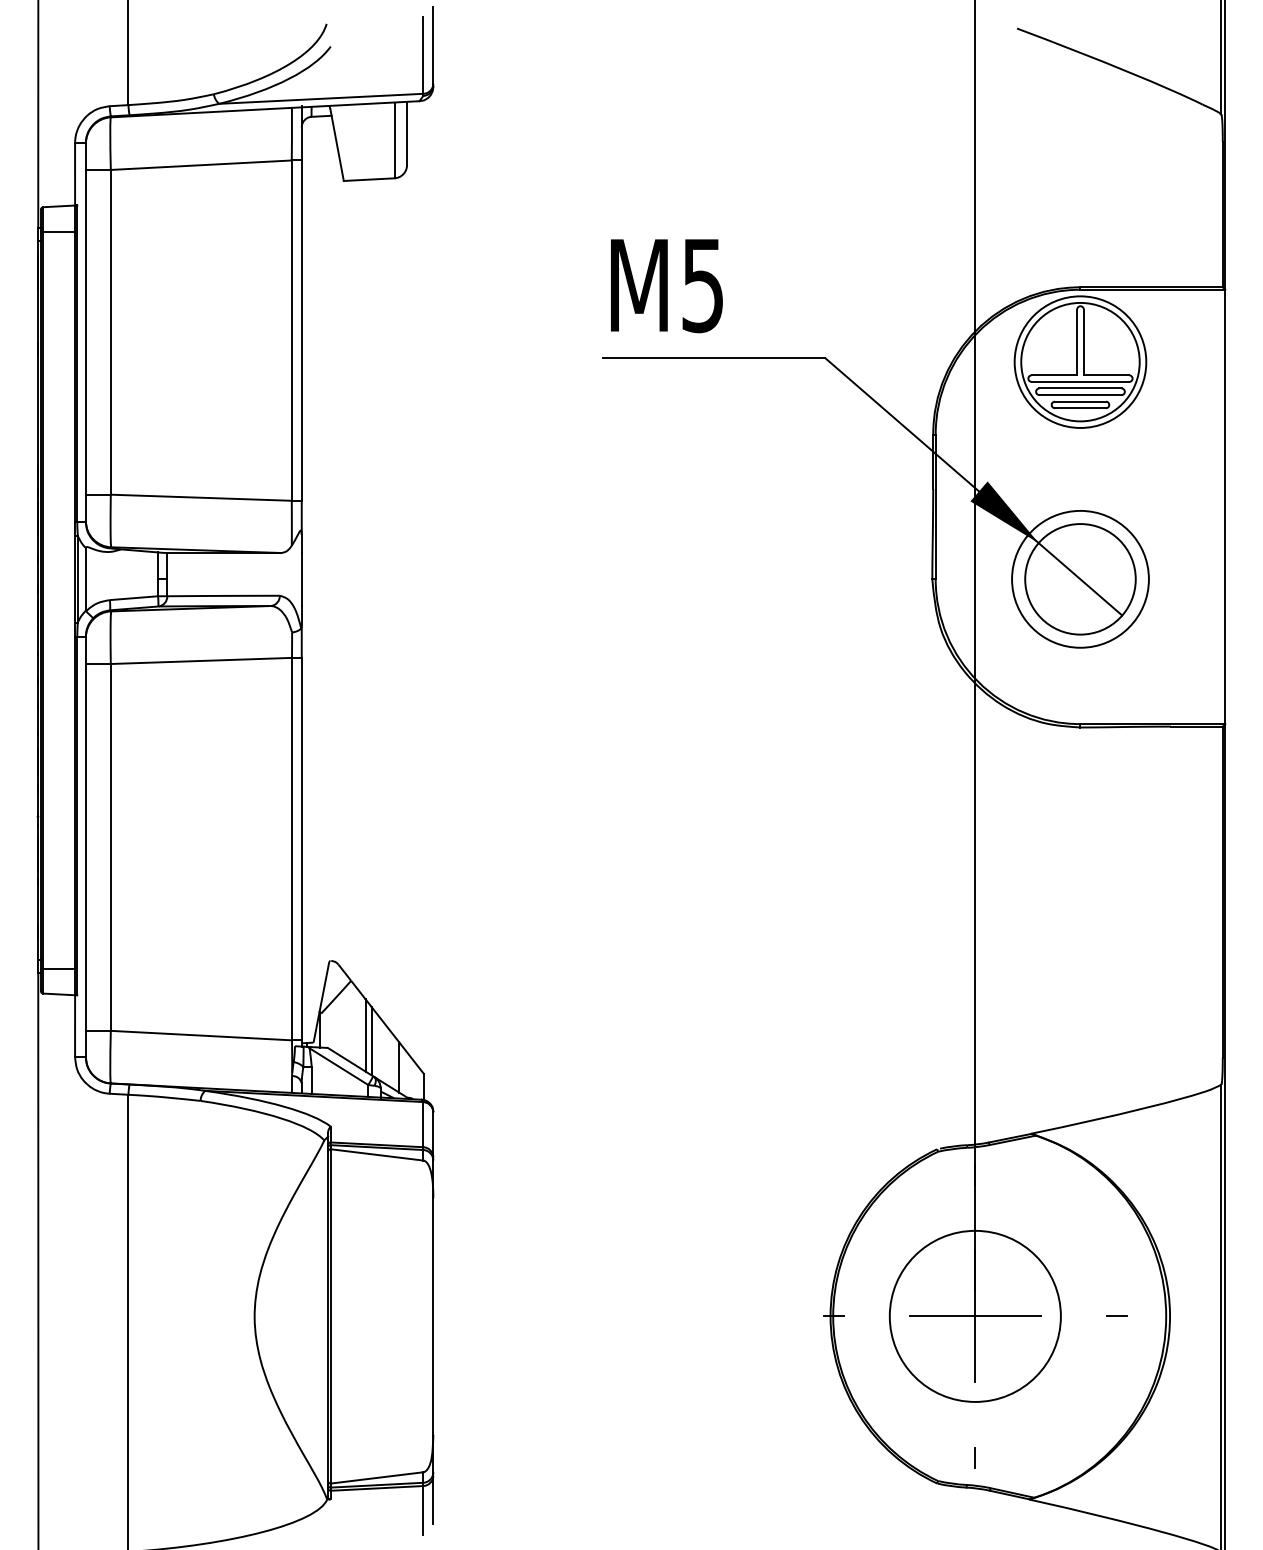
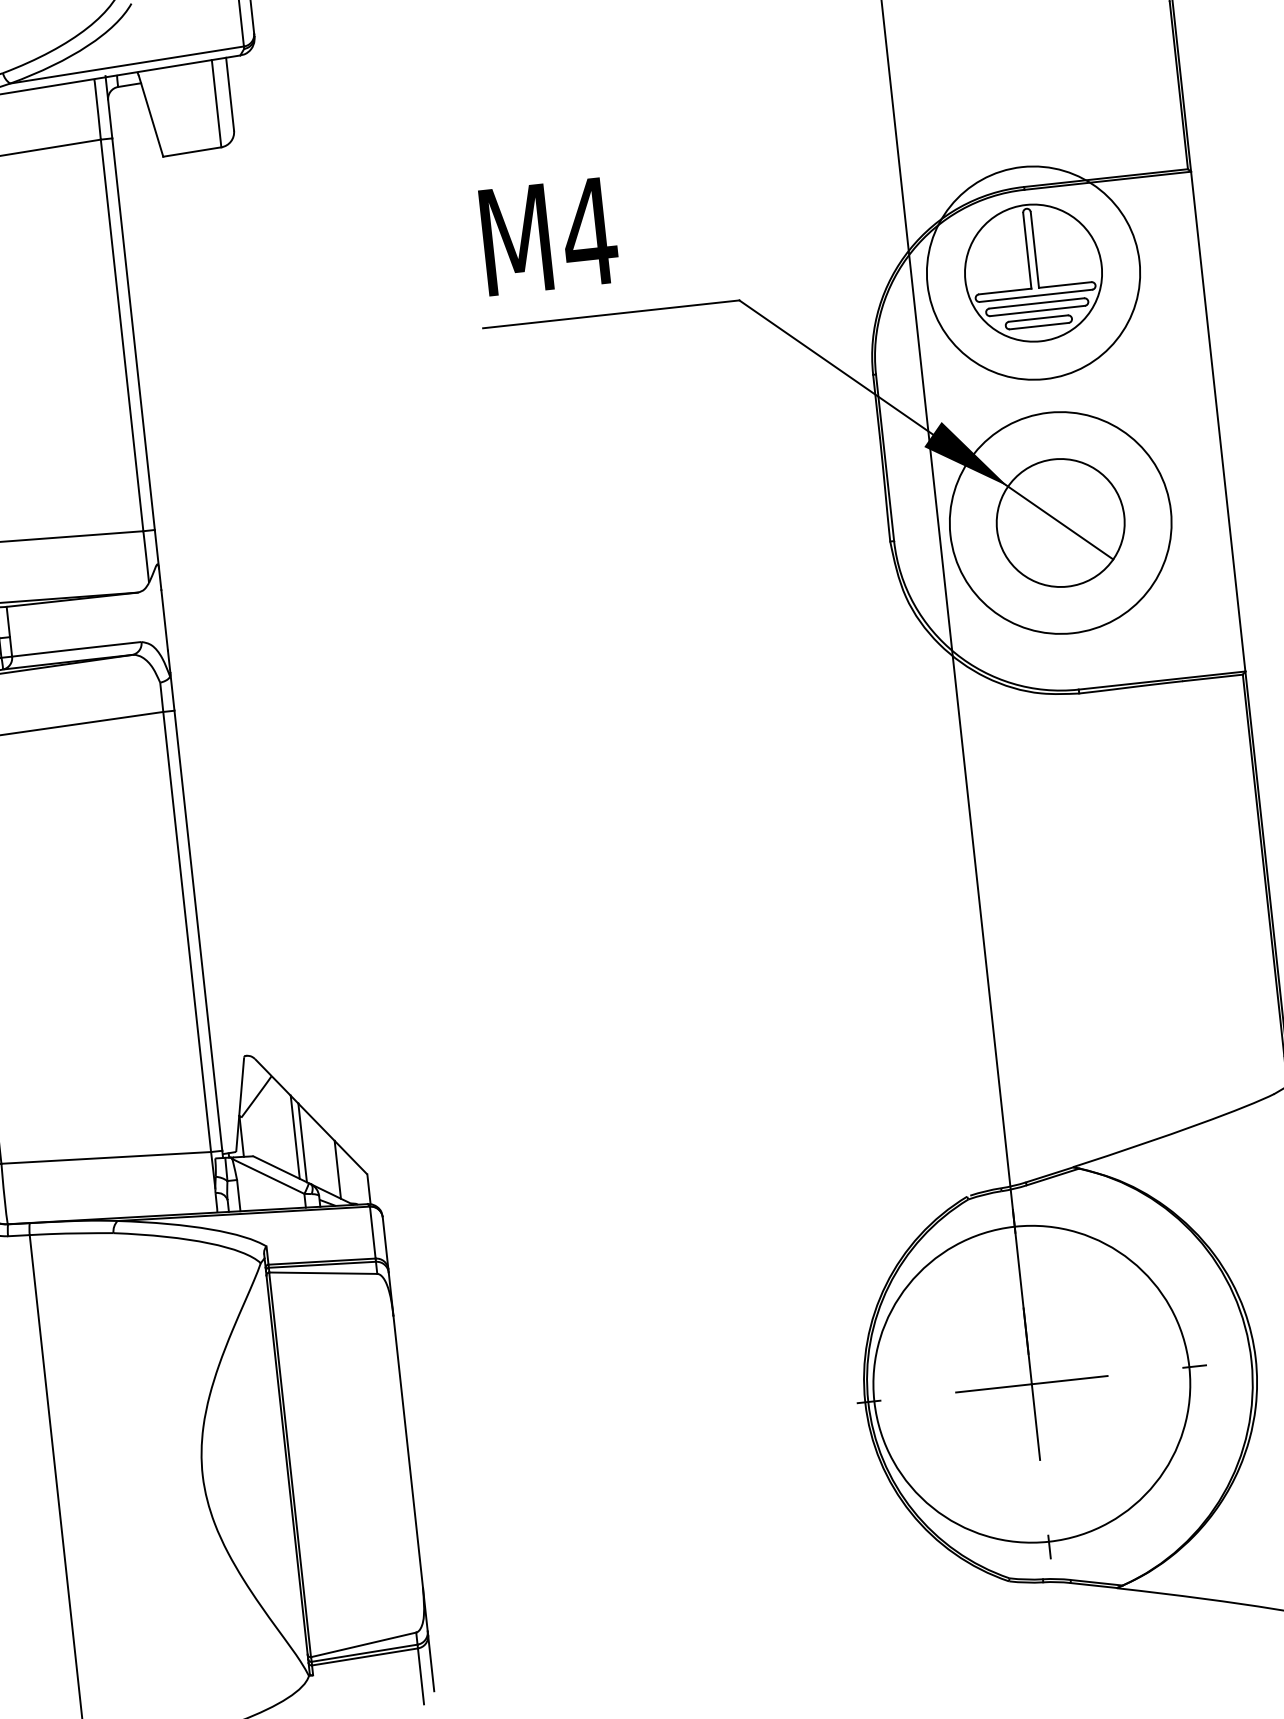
text: (702, 286) -> (589, 233), M5 -> M4
circle: (1080, 361) -> (1033, 272), size x1.4
circle: (1080, 578) -> (1060, 522), size x1.4
circle: (974, 1315) -> (1030, 1383), size x1.6

